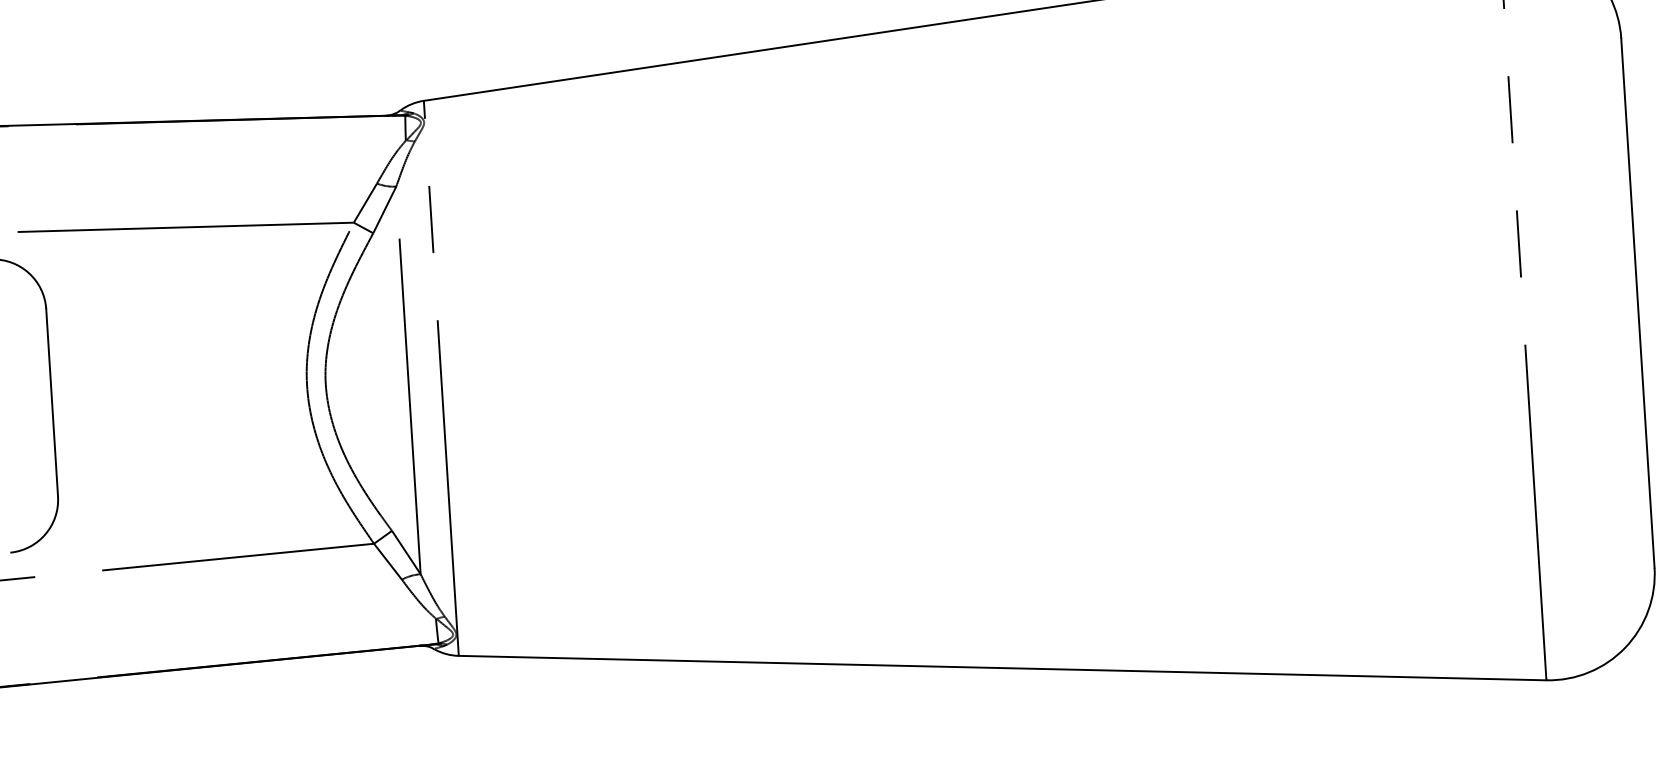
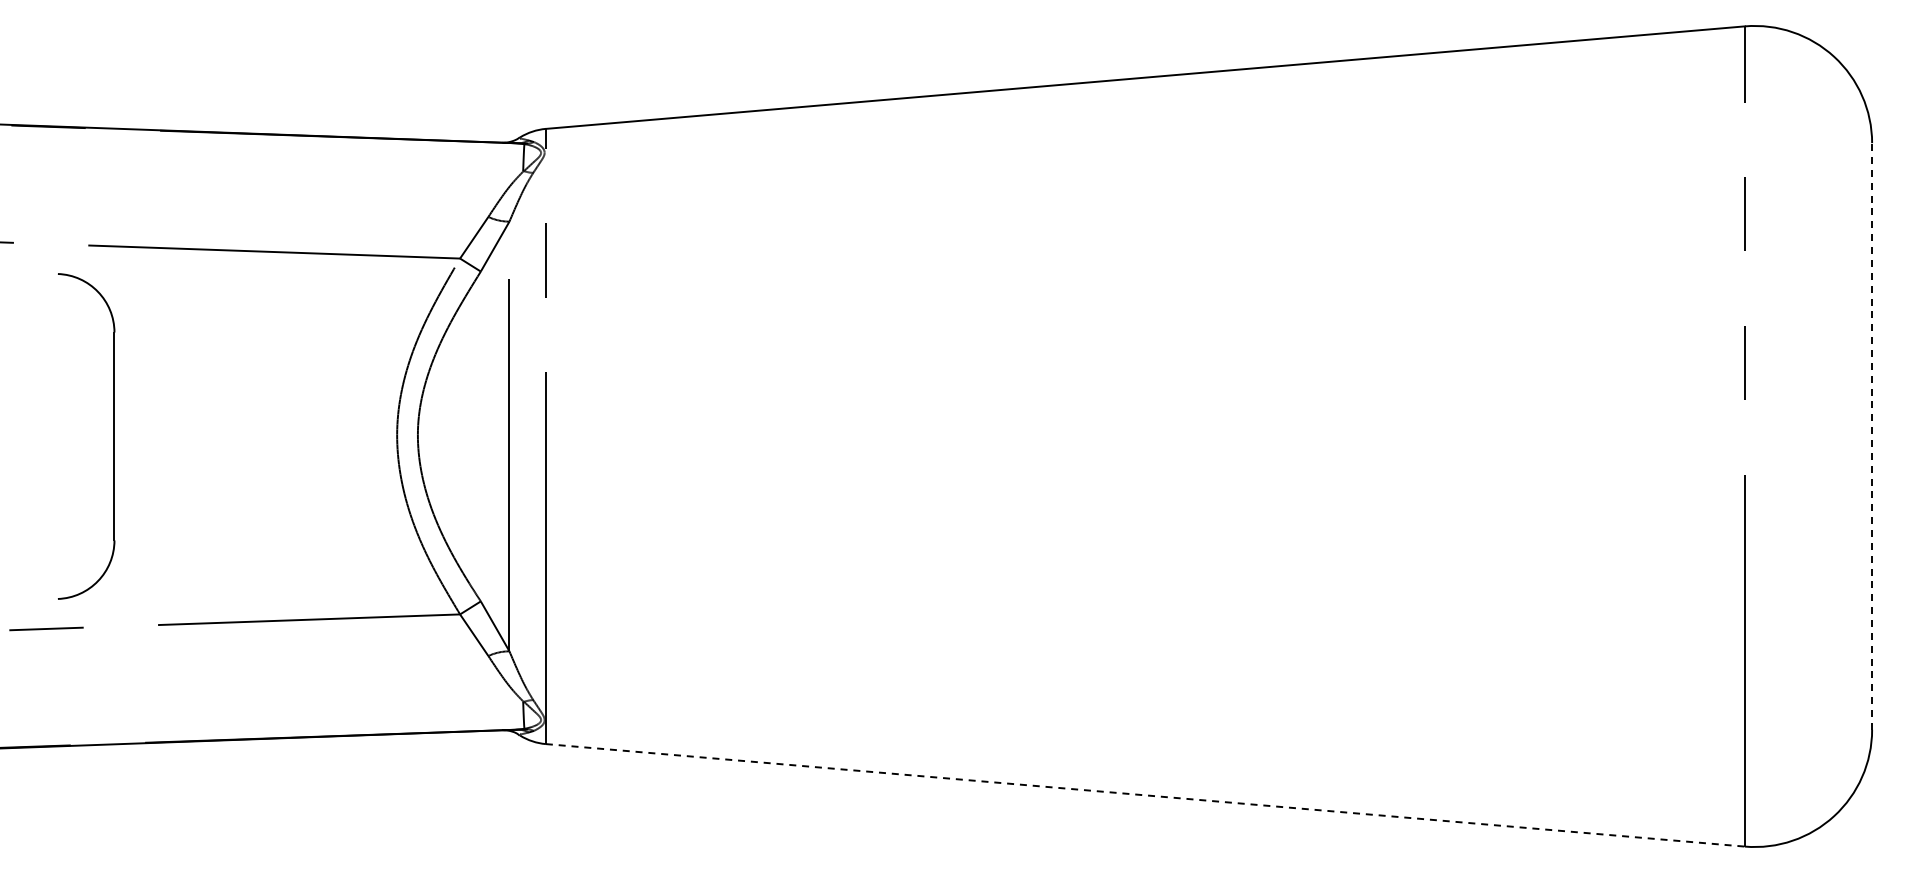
line: (1638, 303) -> (1872, 436), solid -> dashed
line: (1002, 668) -> (1145, 795), solid -> dashed

